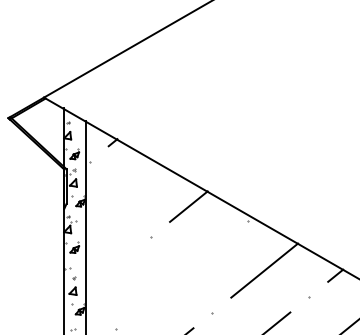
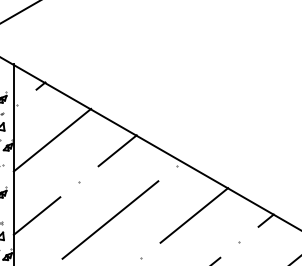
line: (124, 196) -> (52, 140), added
line: (109, 270) -> (37, 215), added
line: (181, 274) -> (110, 219), added

